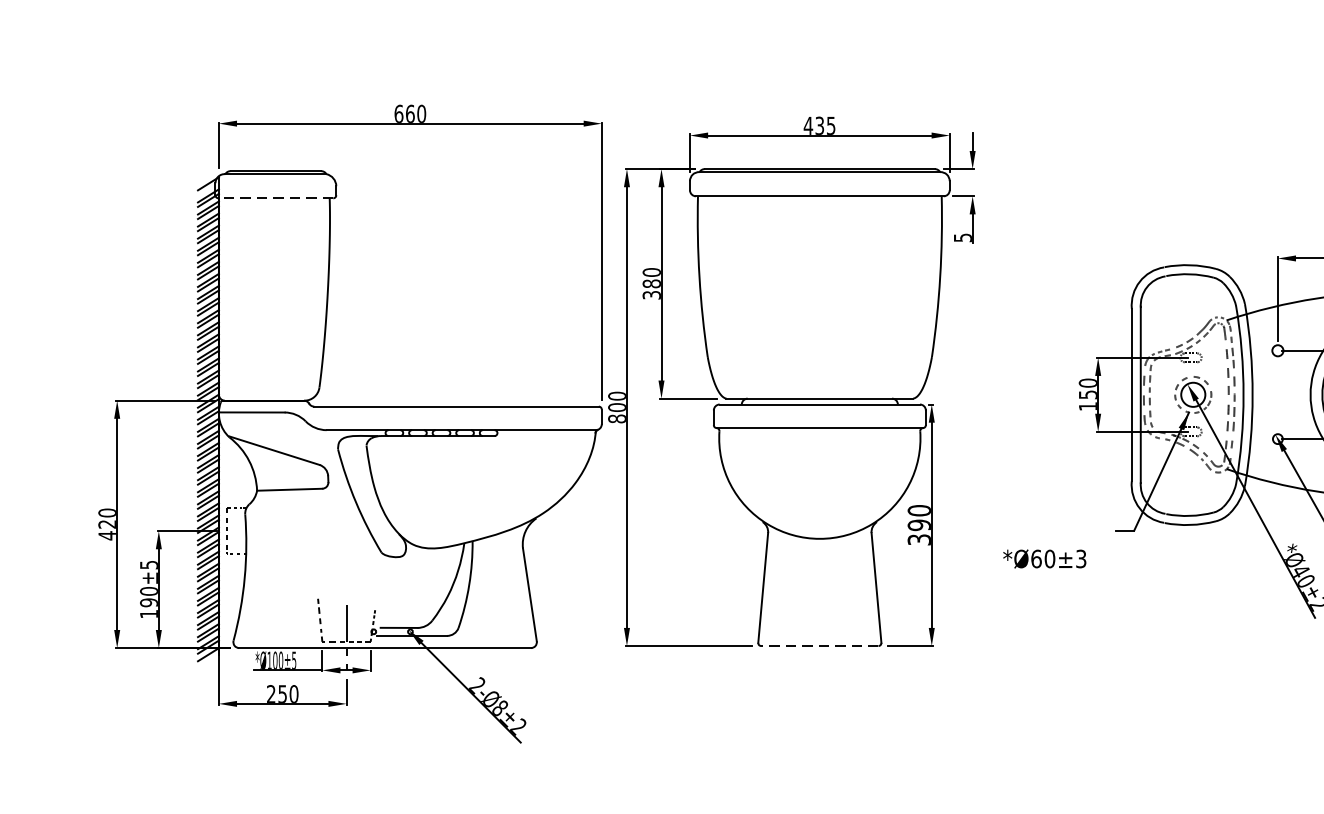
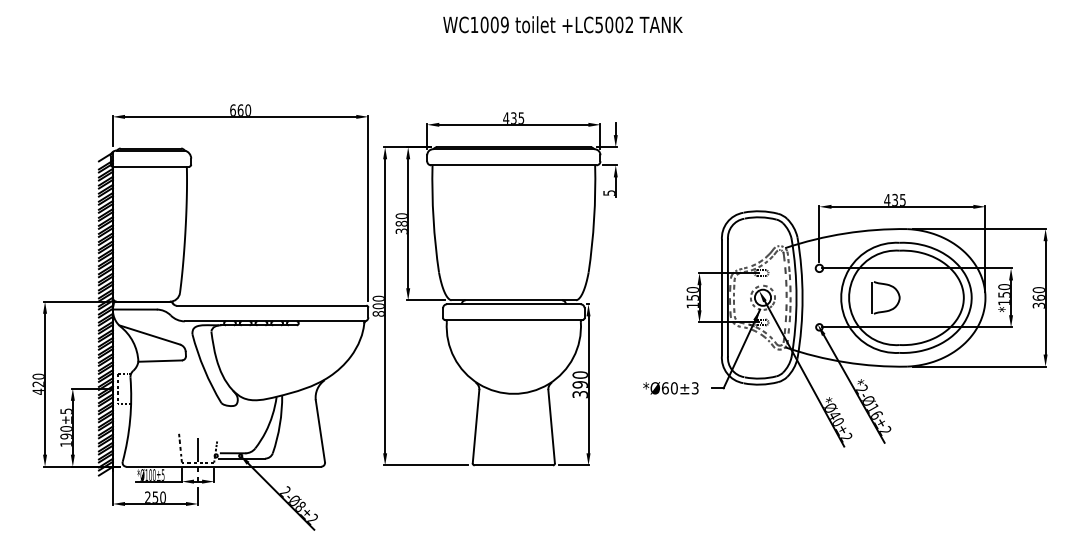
line: (275, 198) -> (150, 166), dashed -> solid
text: (1044, 559) -> (670, 388), moved
line: (819, 646) -> (513, 465), dashed -> solid

